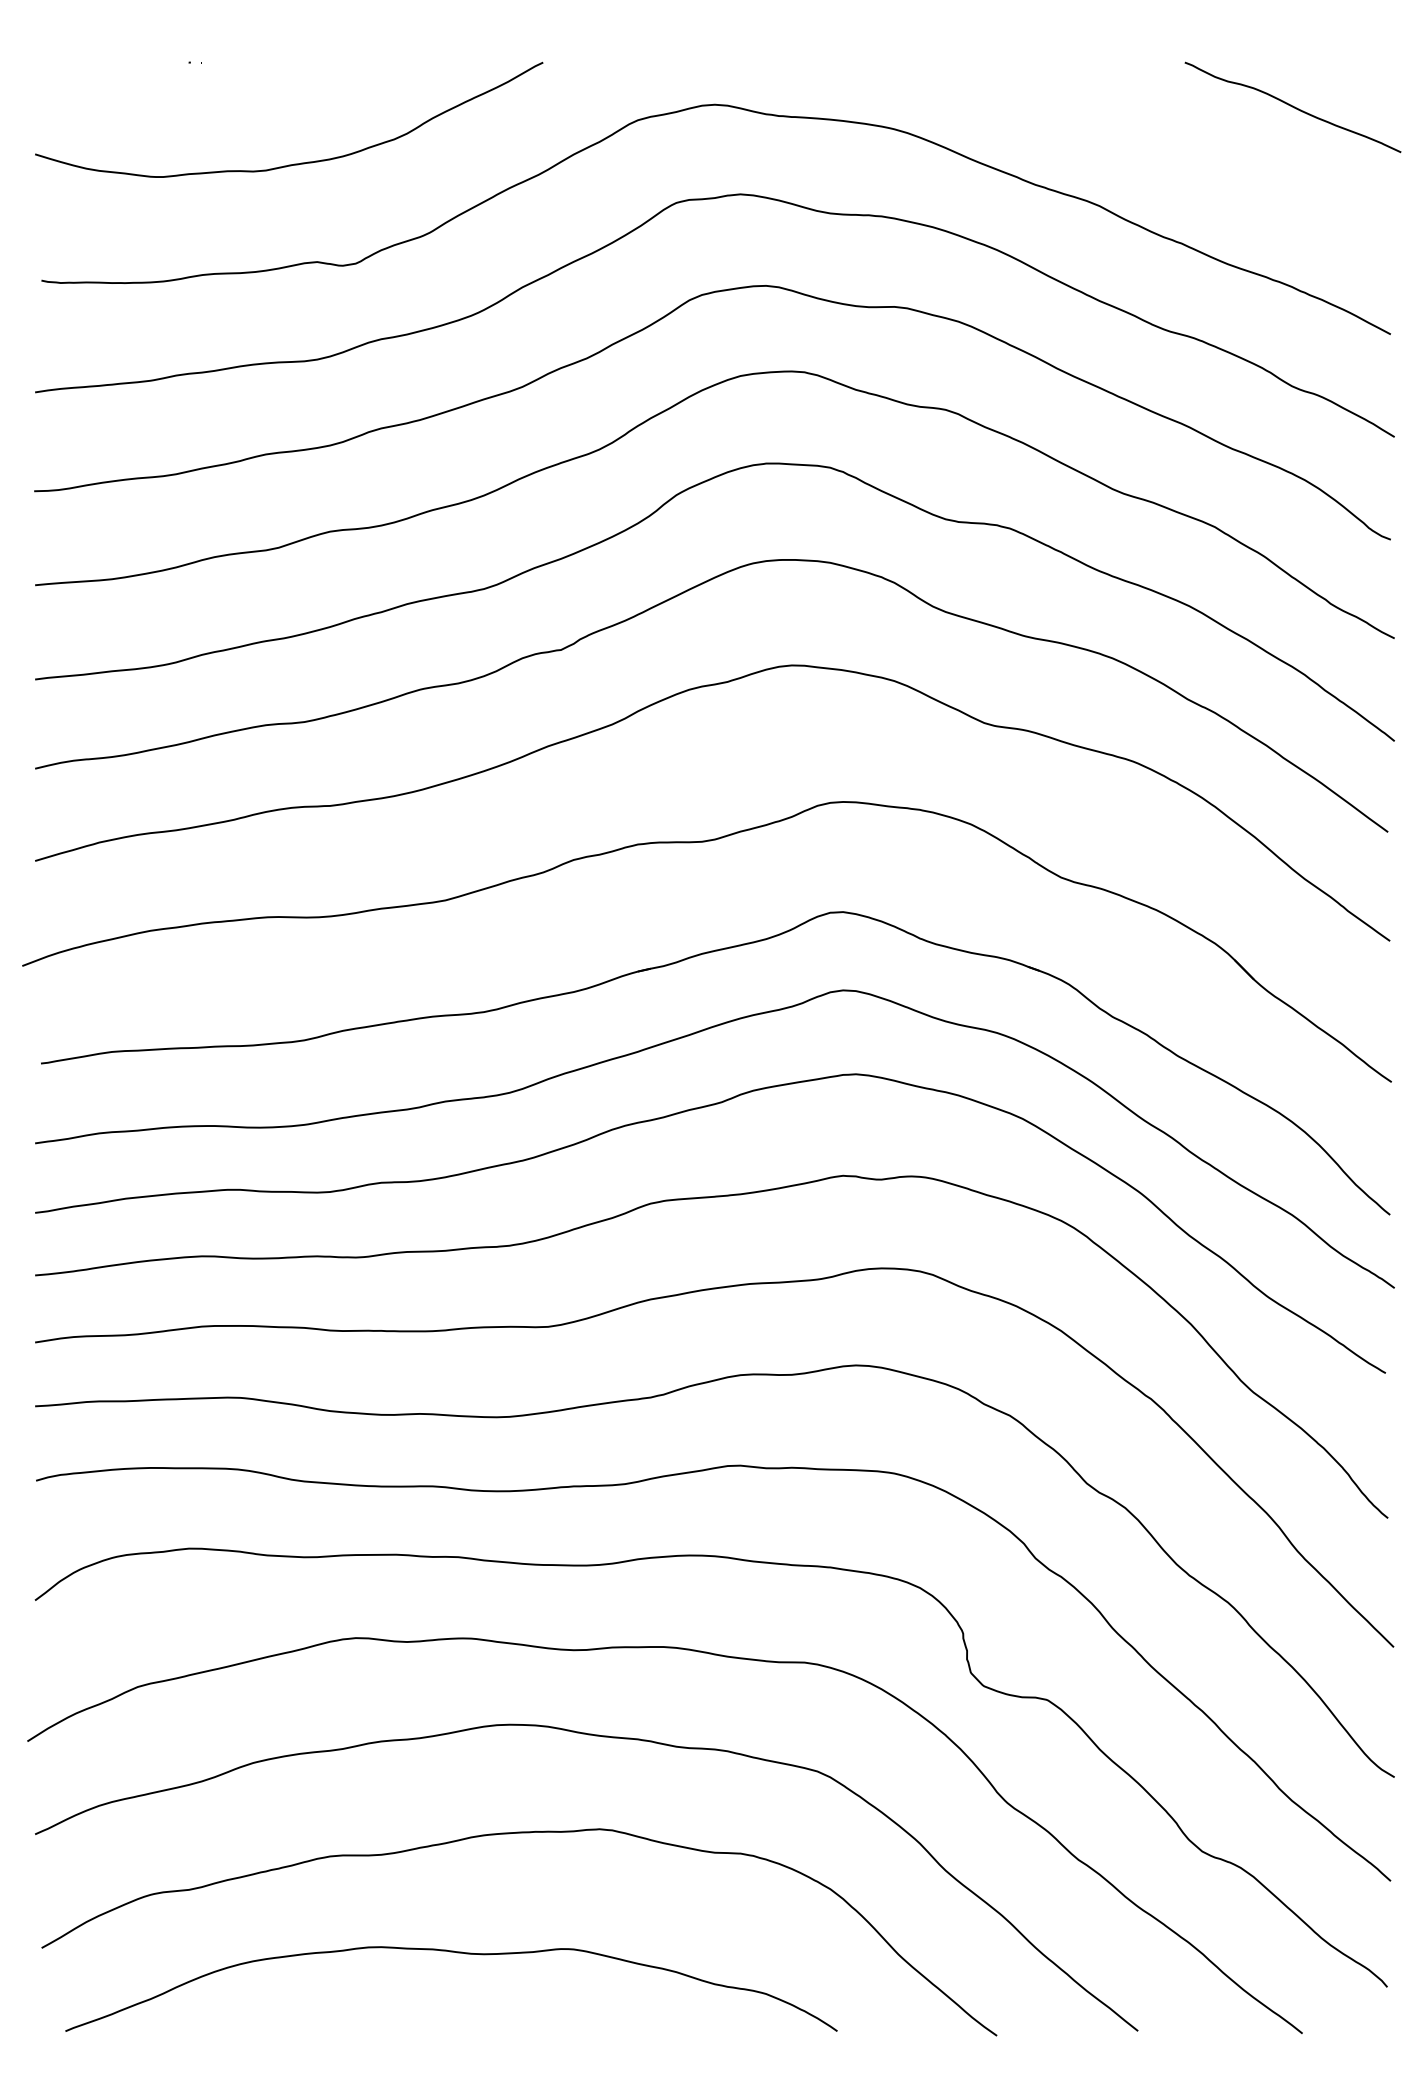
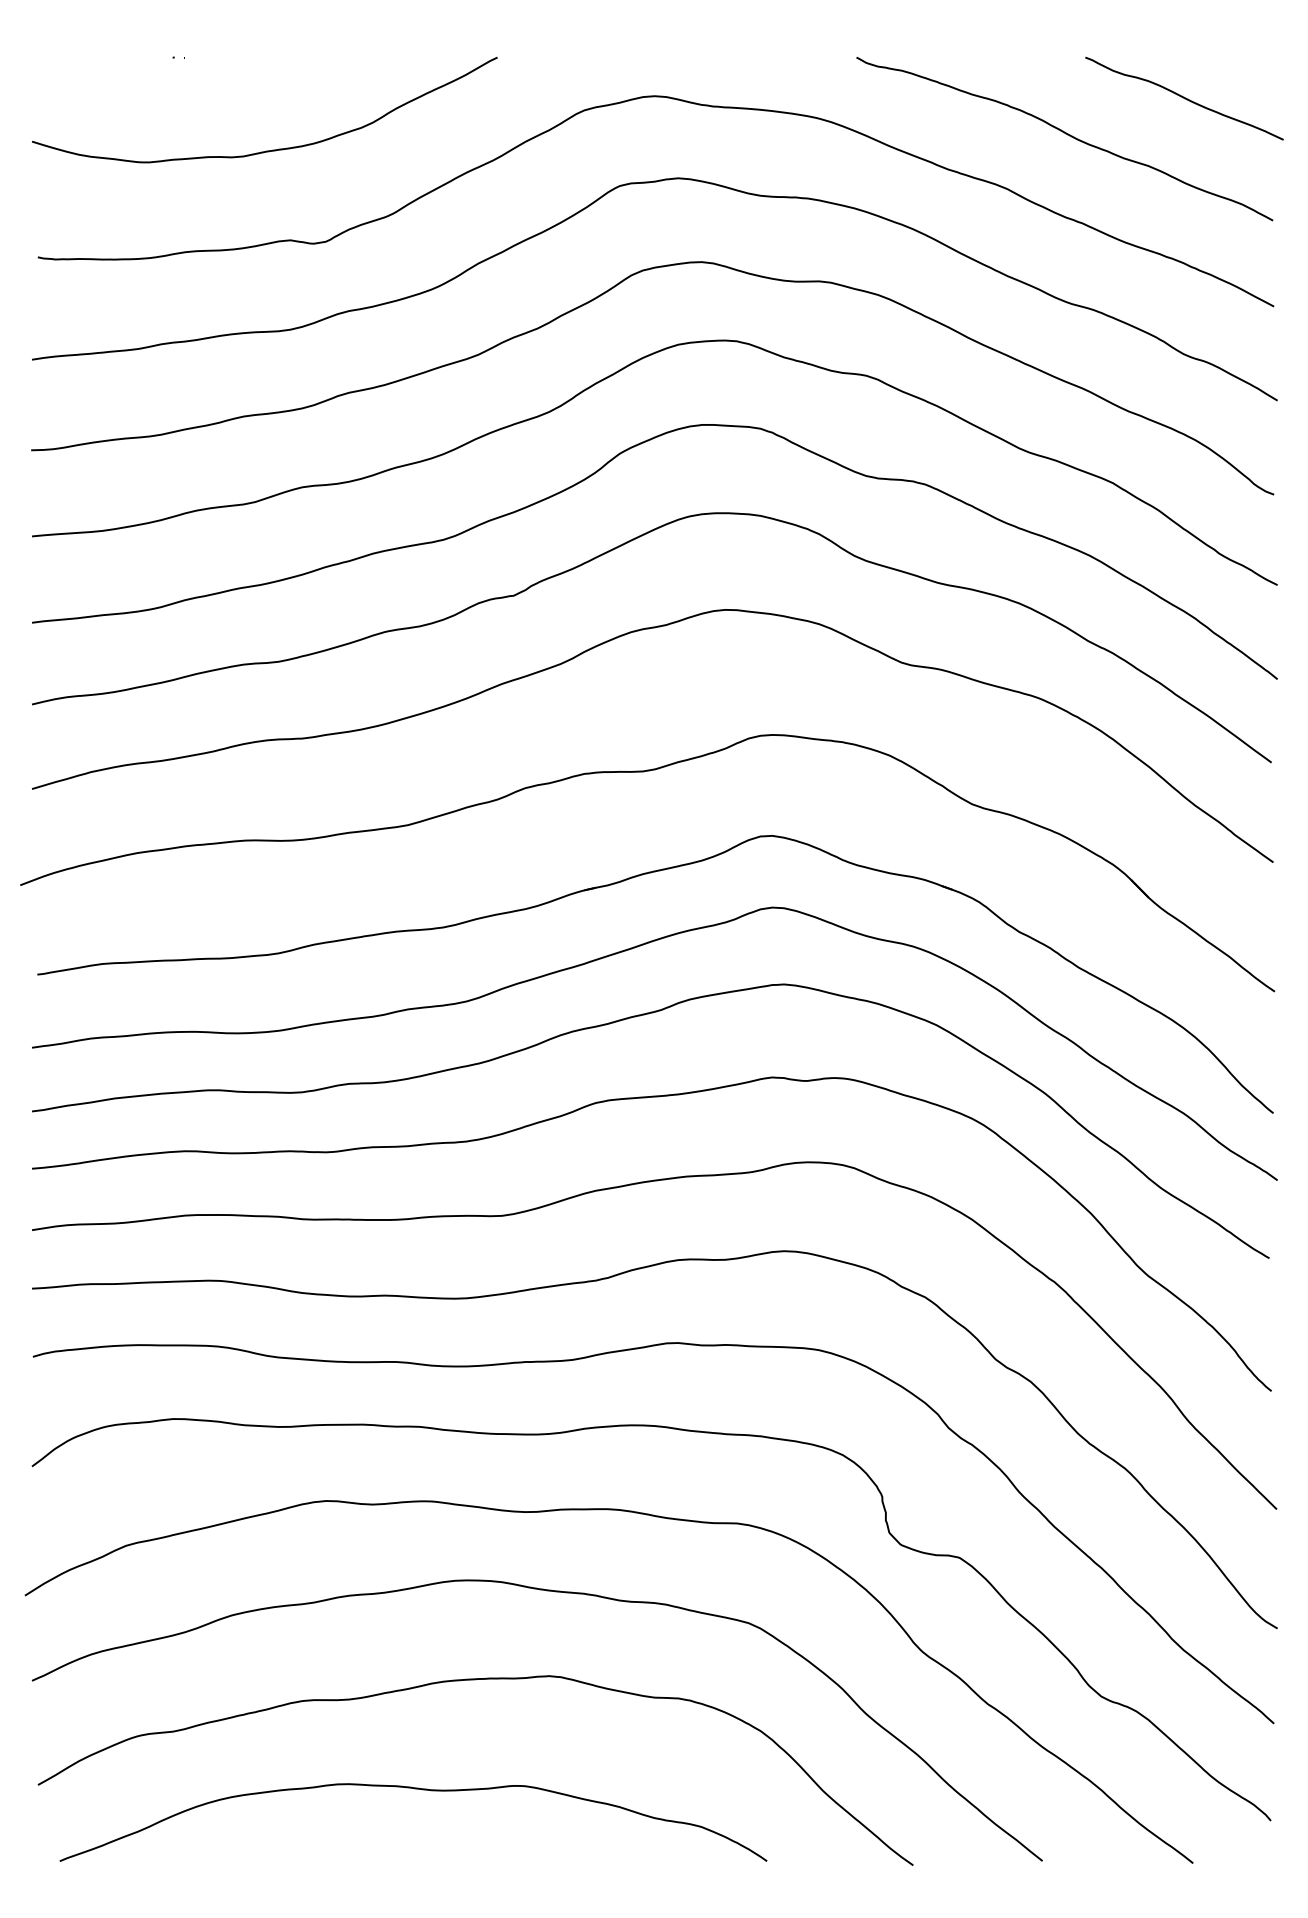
curve: (1165, 147) -> (1067, 135), added

